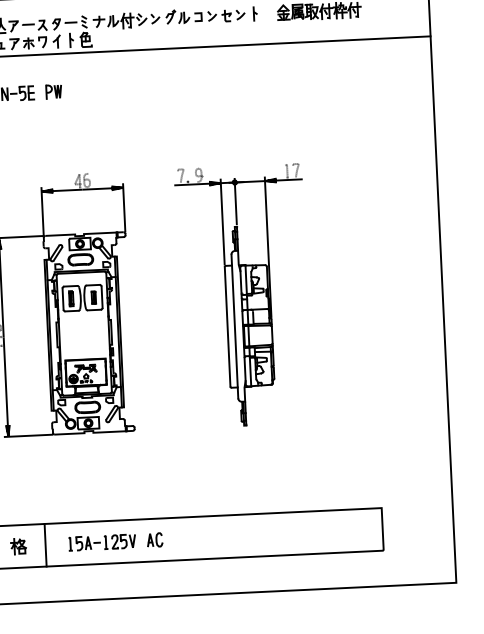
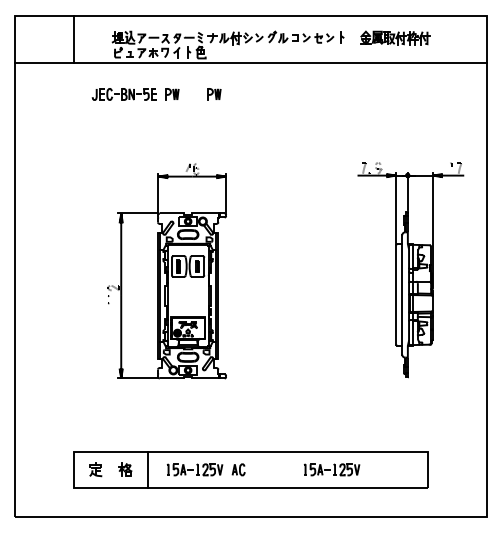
part: (104, 89) -> (214, 94), added
part: (243, 296) -> (410, 270), moved
part: (266, 534) -> (331, 469), added

